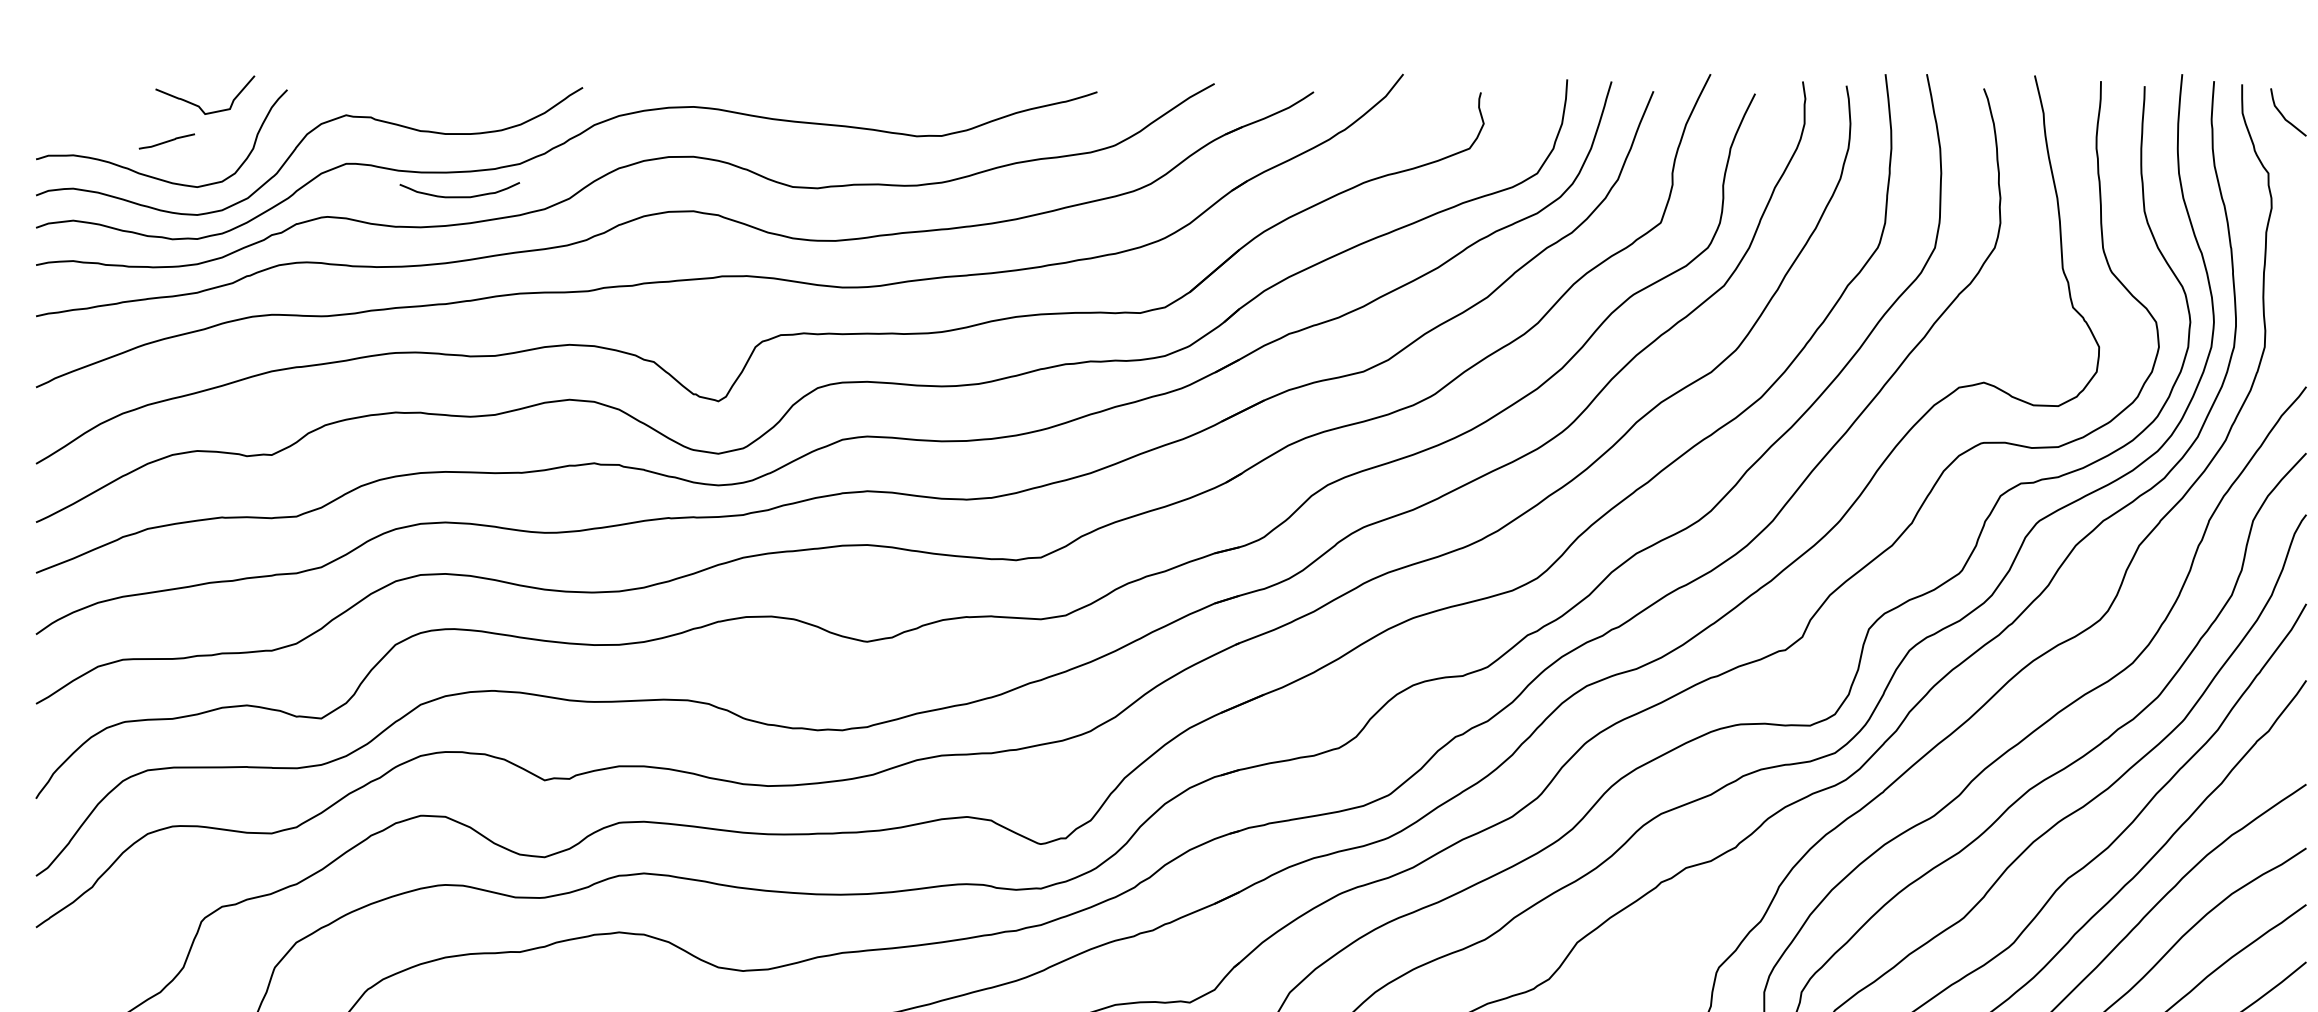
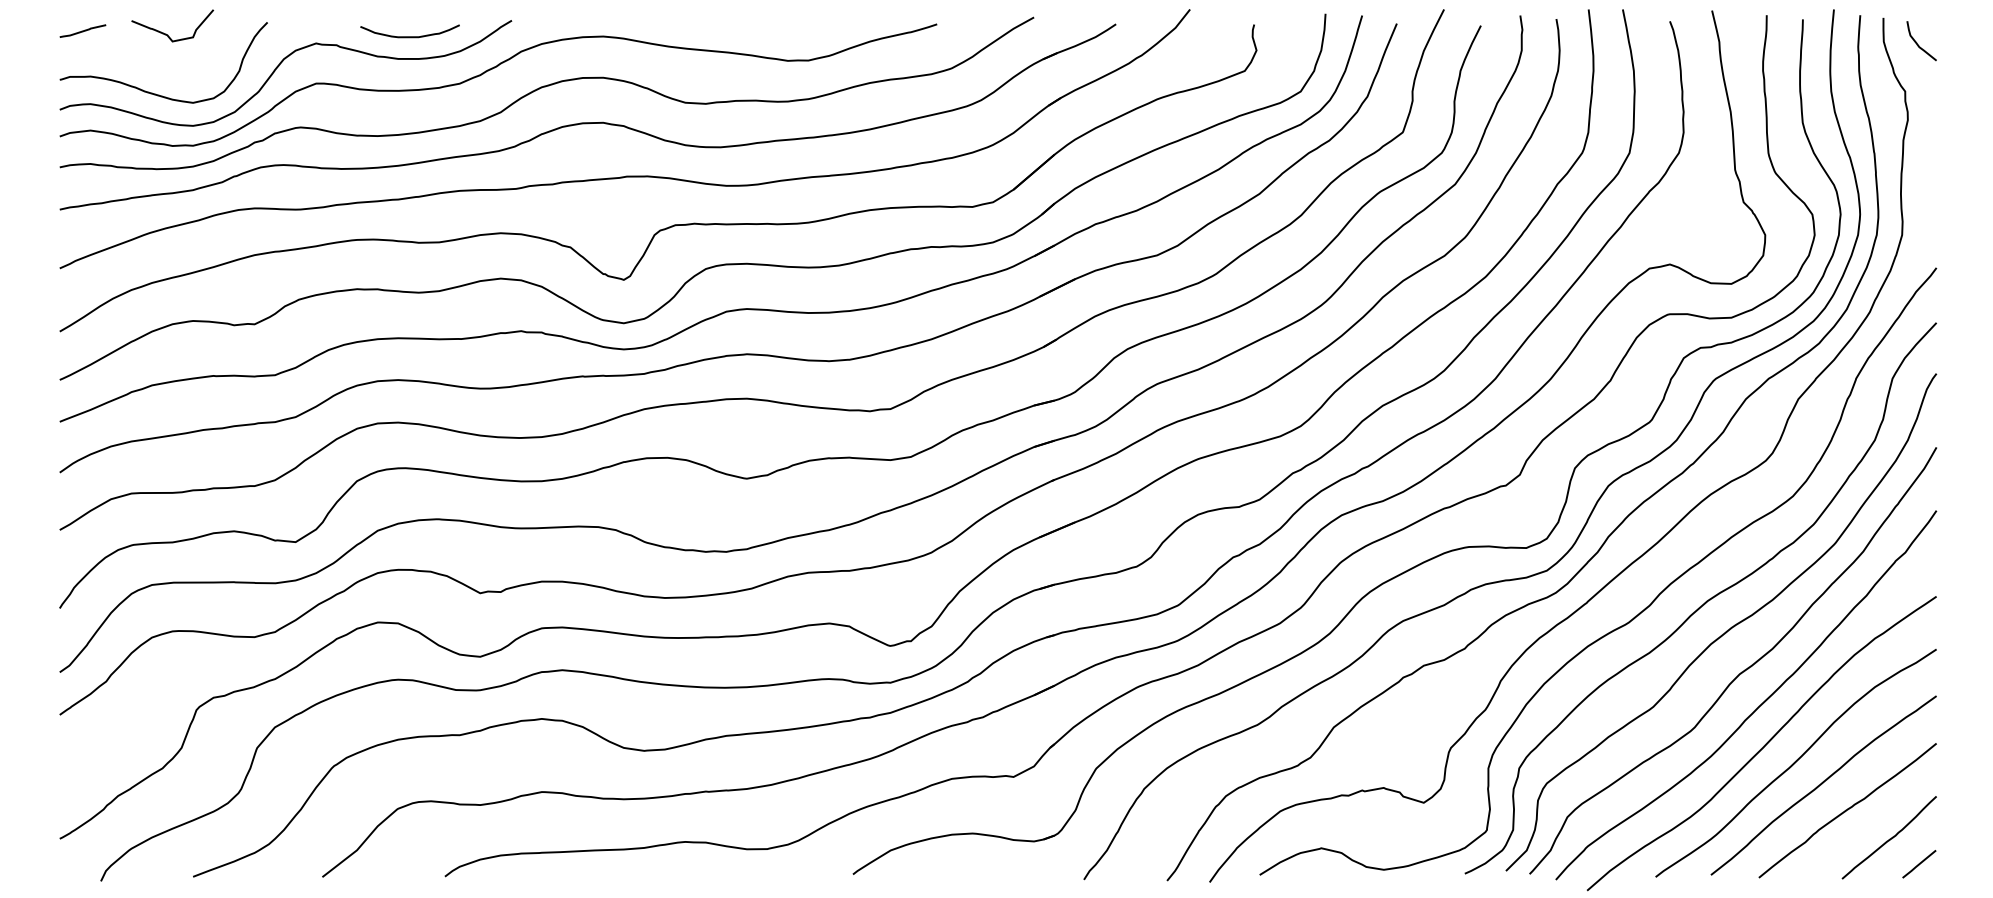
curve: (197, 104) -> (166, 33), moved
line: (166, 140) -> (82, 30), moved
curve: (459, 196) -> (409, 36), moved

